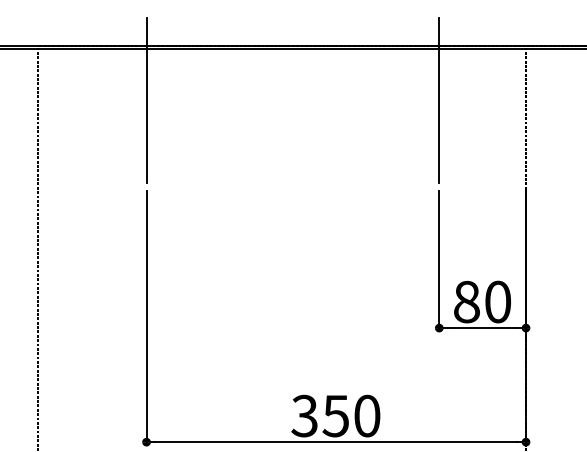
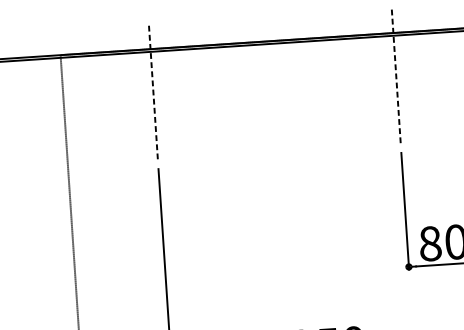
line: (146, 100) -> (153, 94), solid -> dashed
line: (439, 100) -> (396, 78), solid -> dashed

